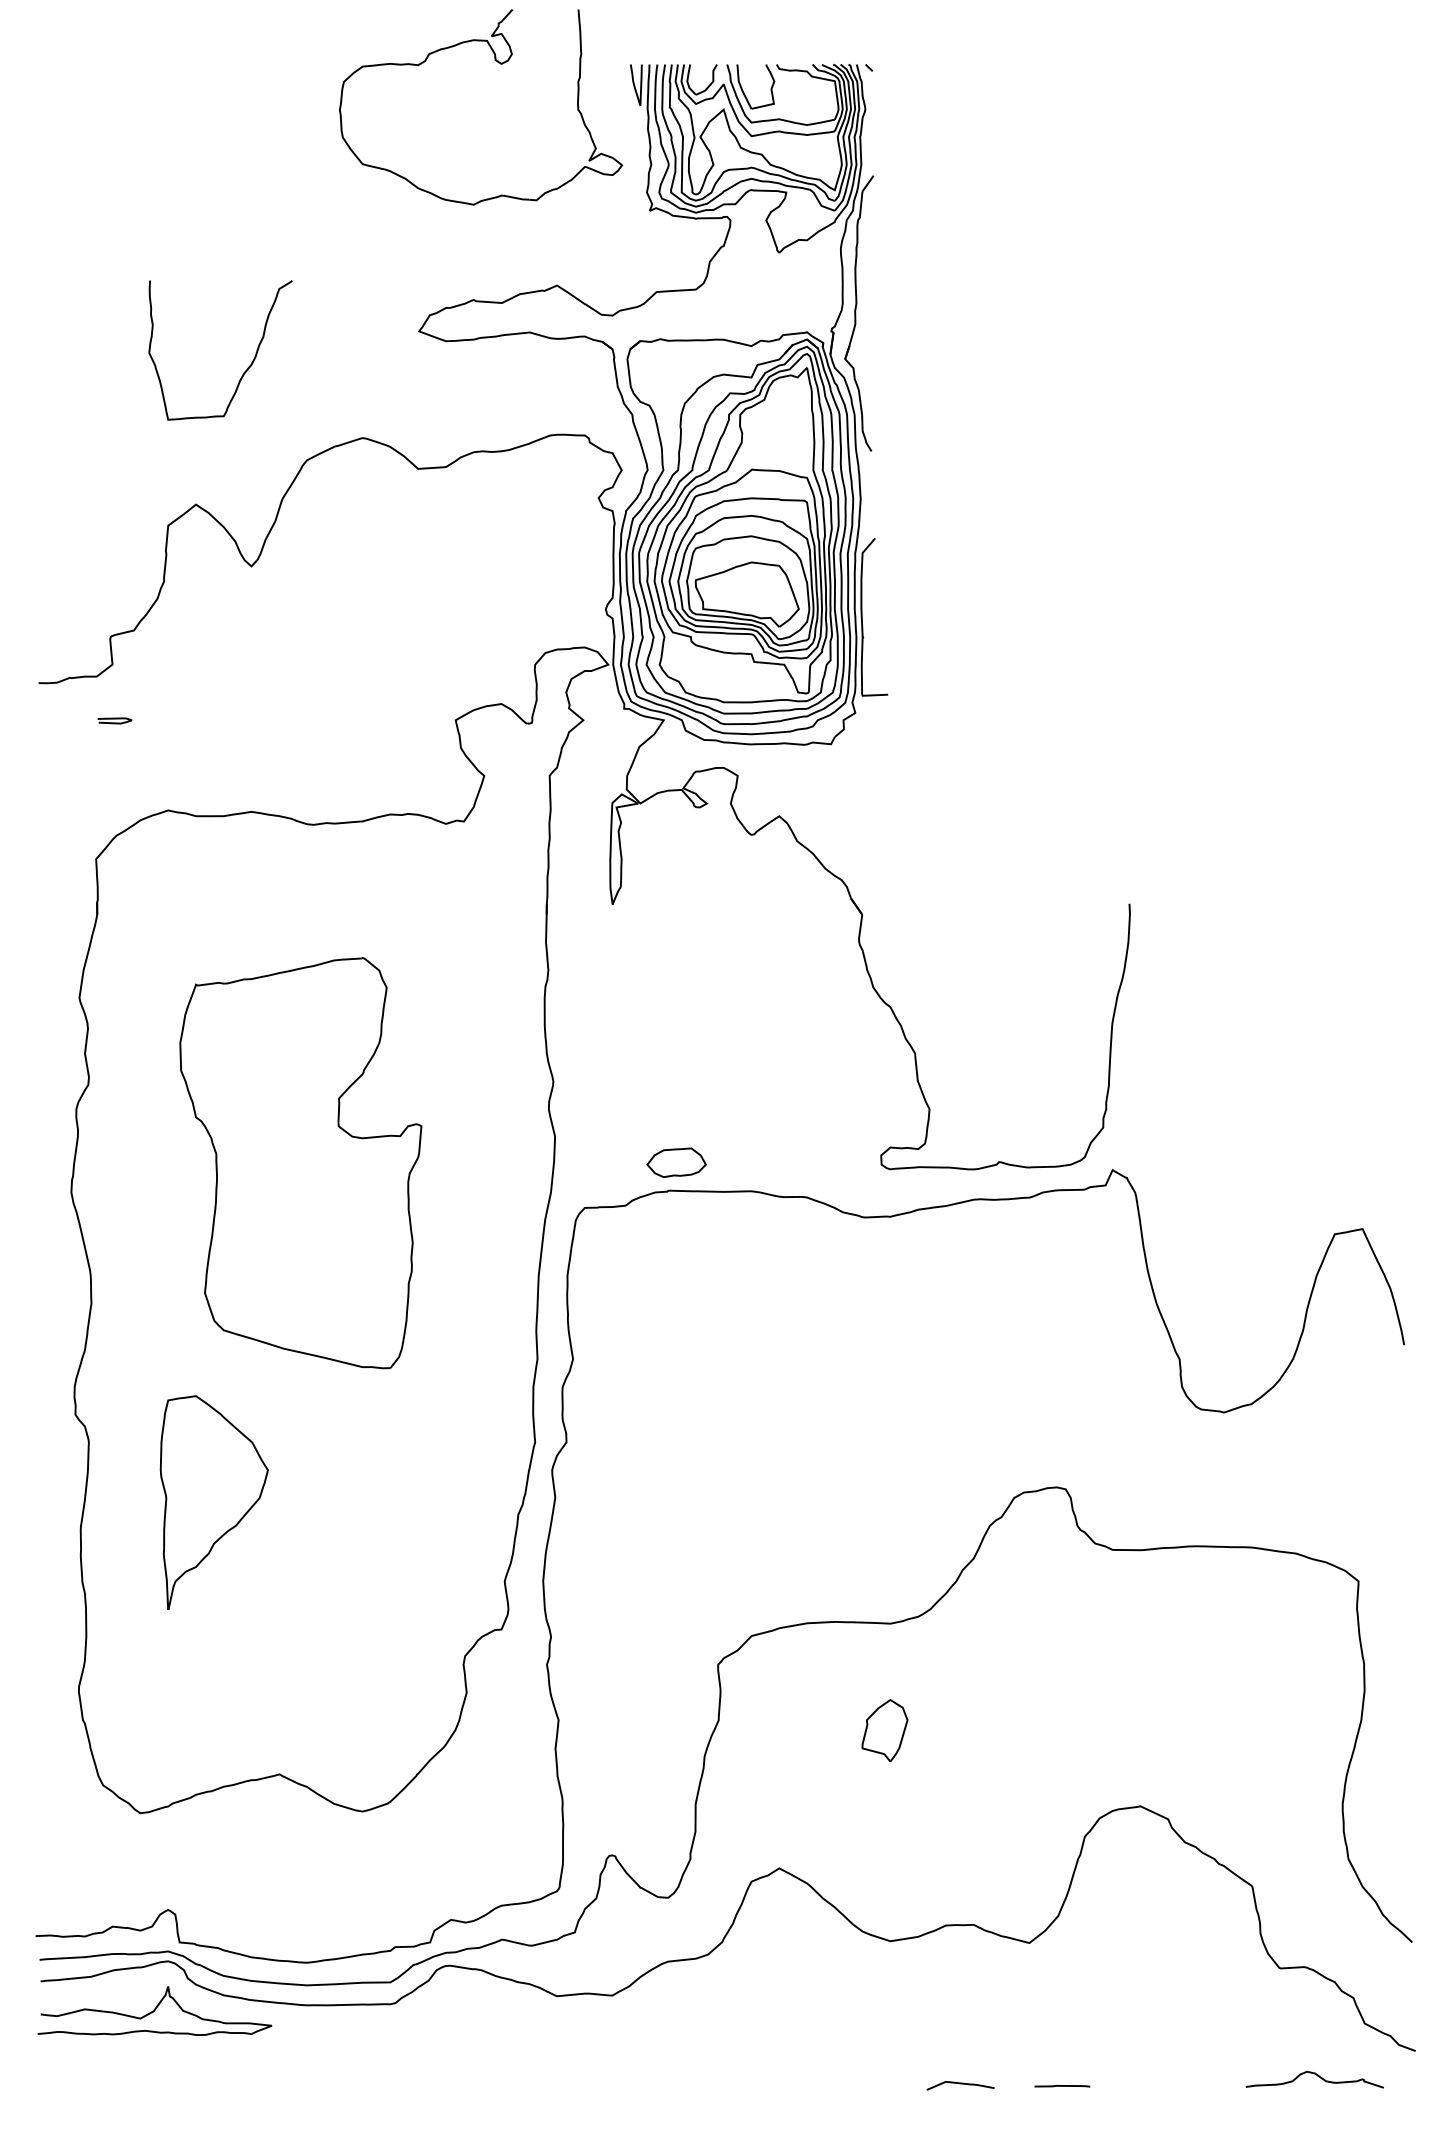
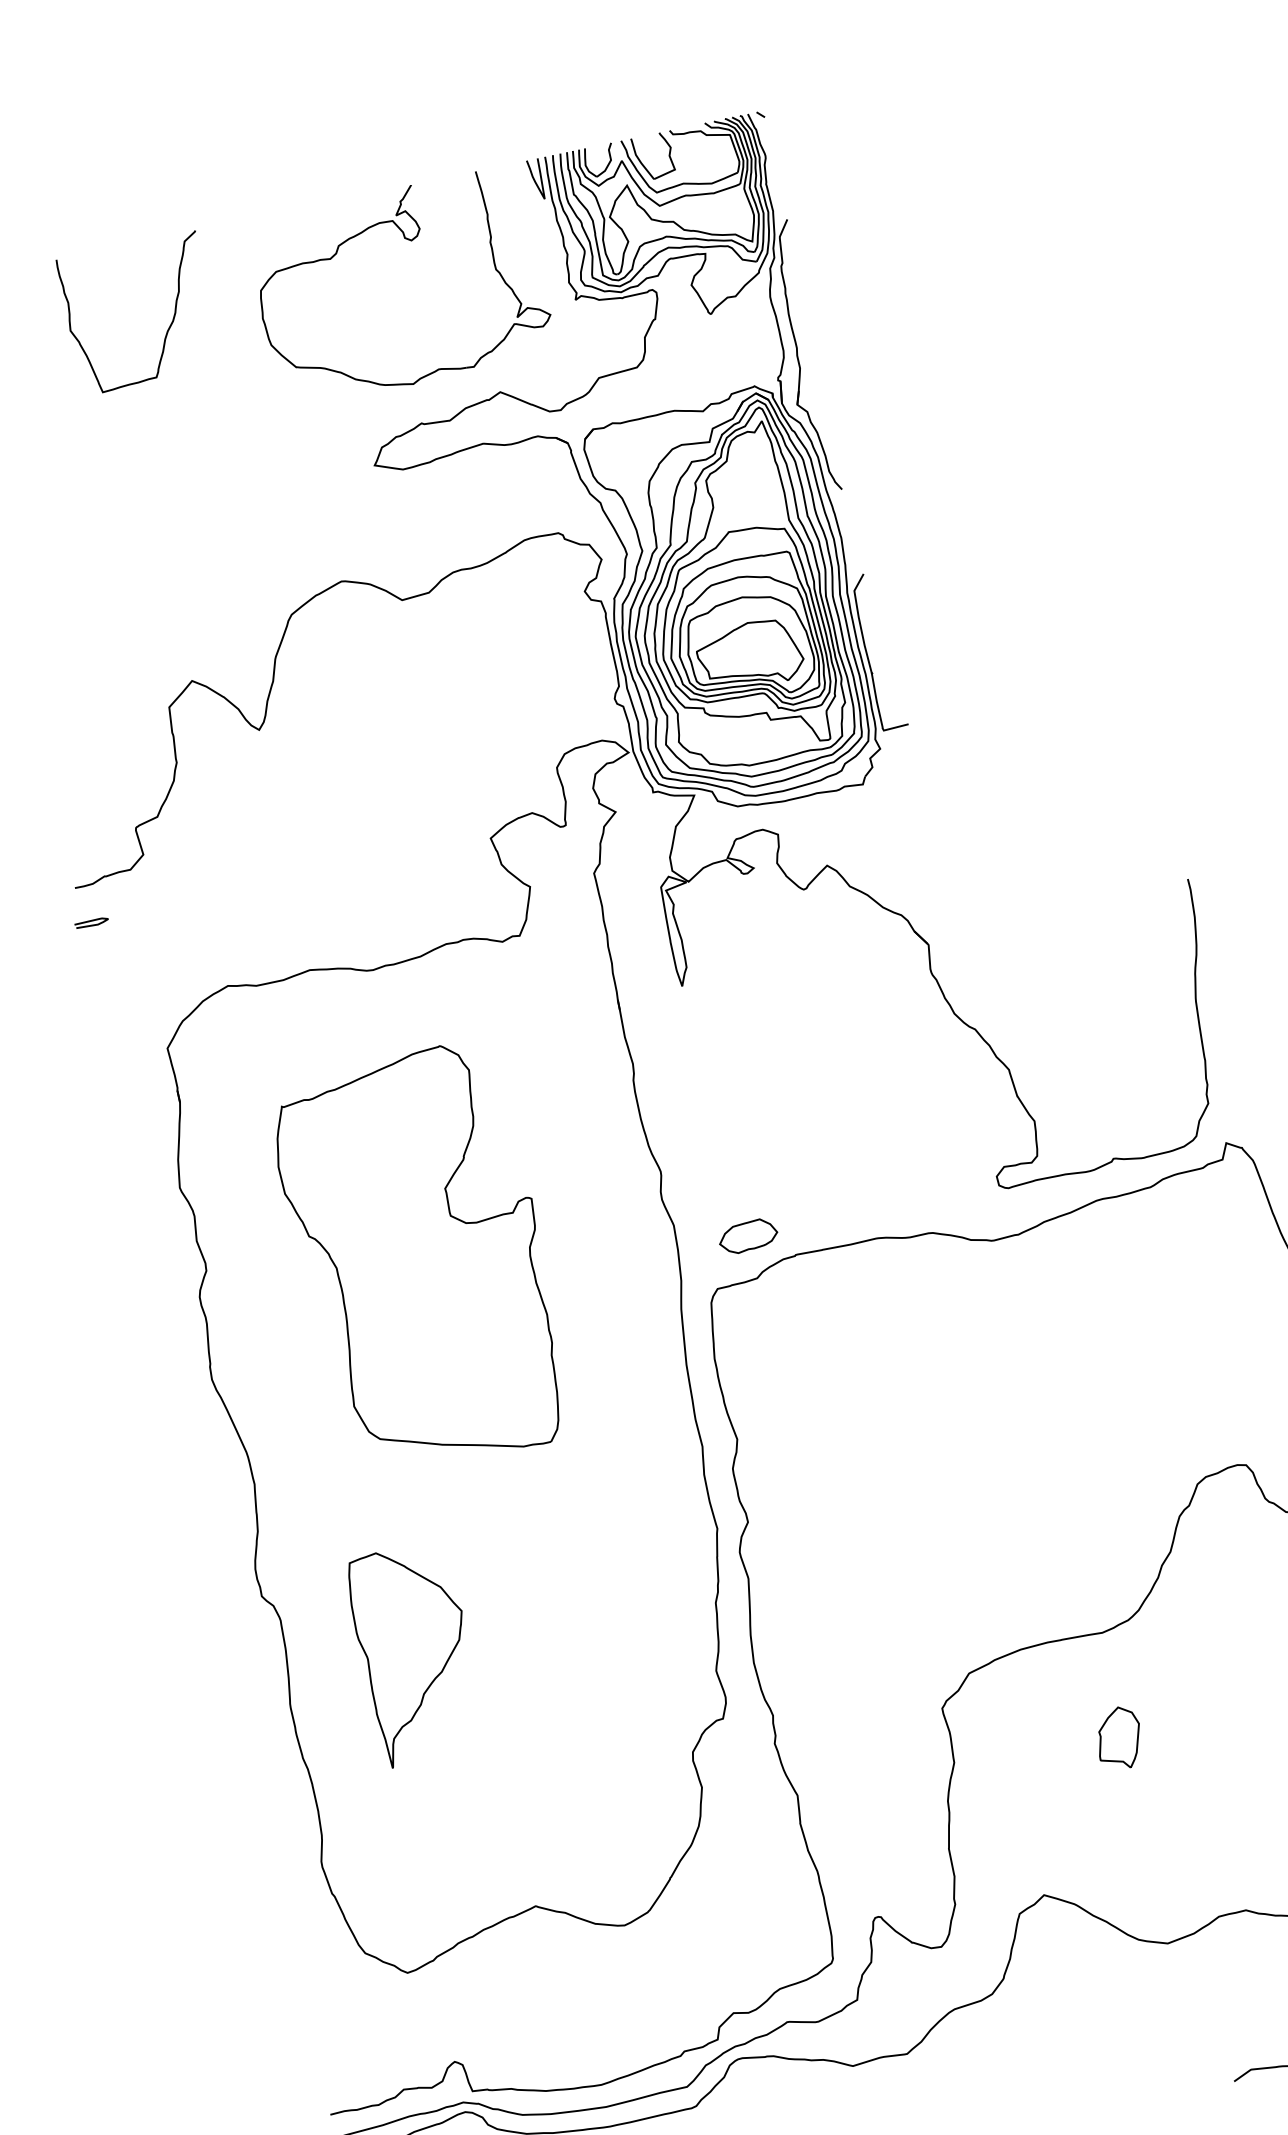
part: (500, 64) -> (410, 241), moved
curve: (243, 372) -> (166, 330), moved
curve: (114, 719) -> (91, 921), moved
part: (676, 1162) -> (748, 1236), moved
part: (300, 1163) -> (420, 1260), moved

